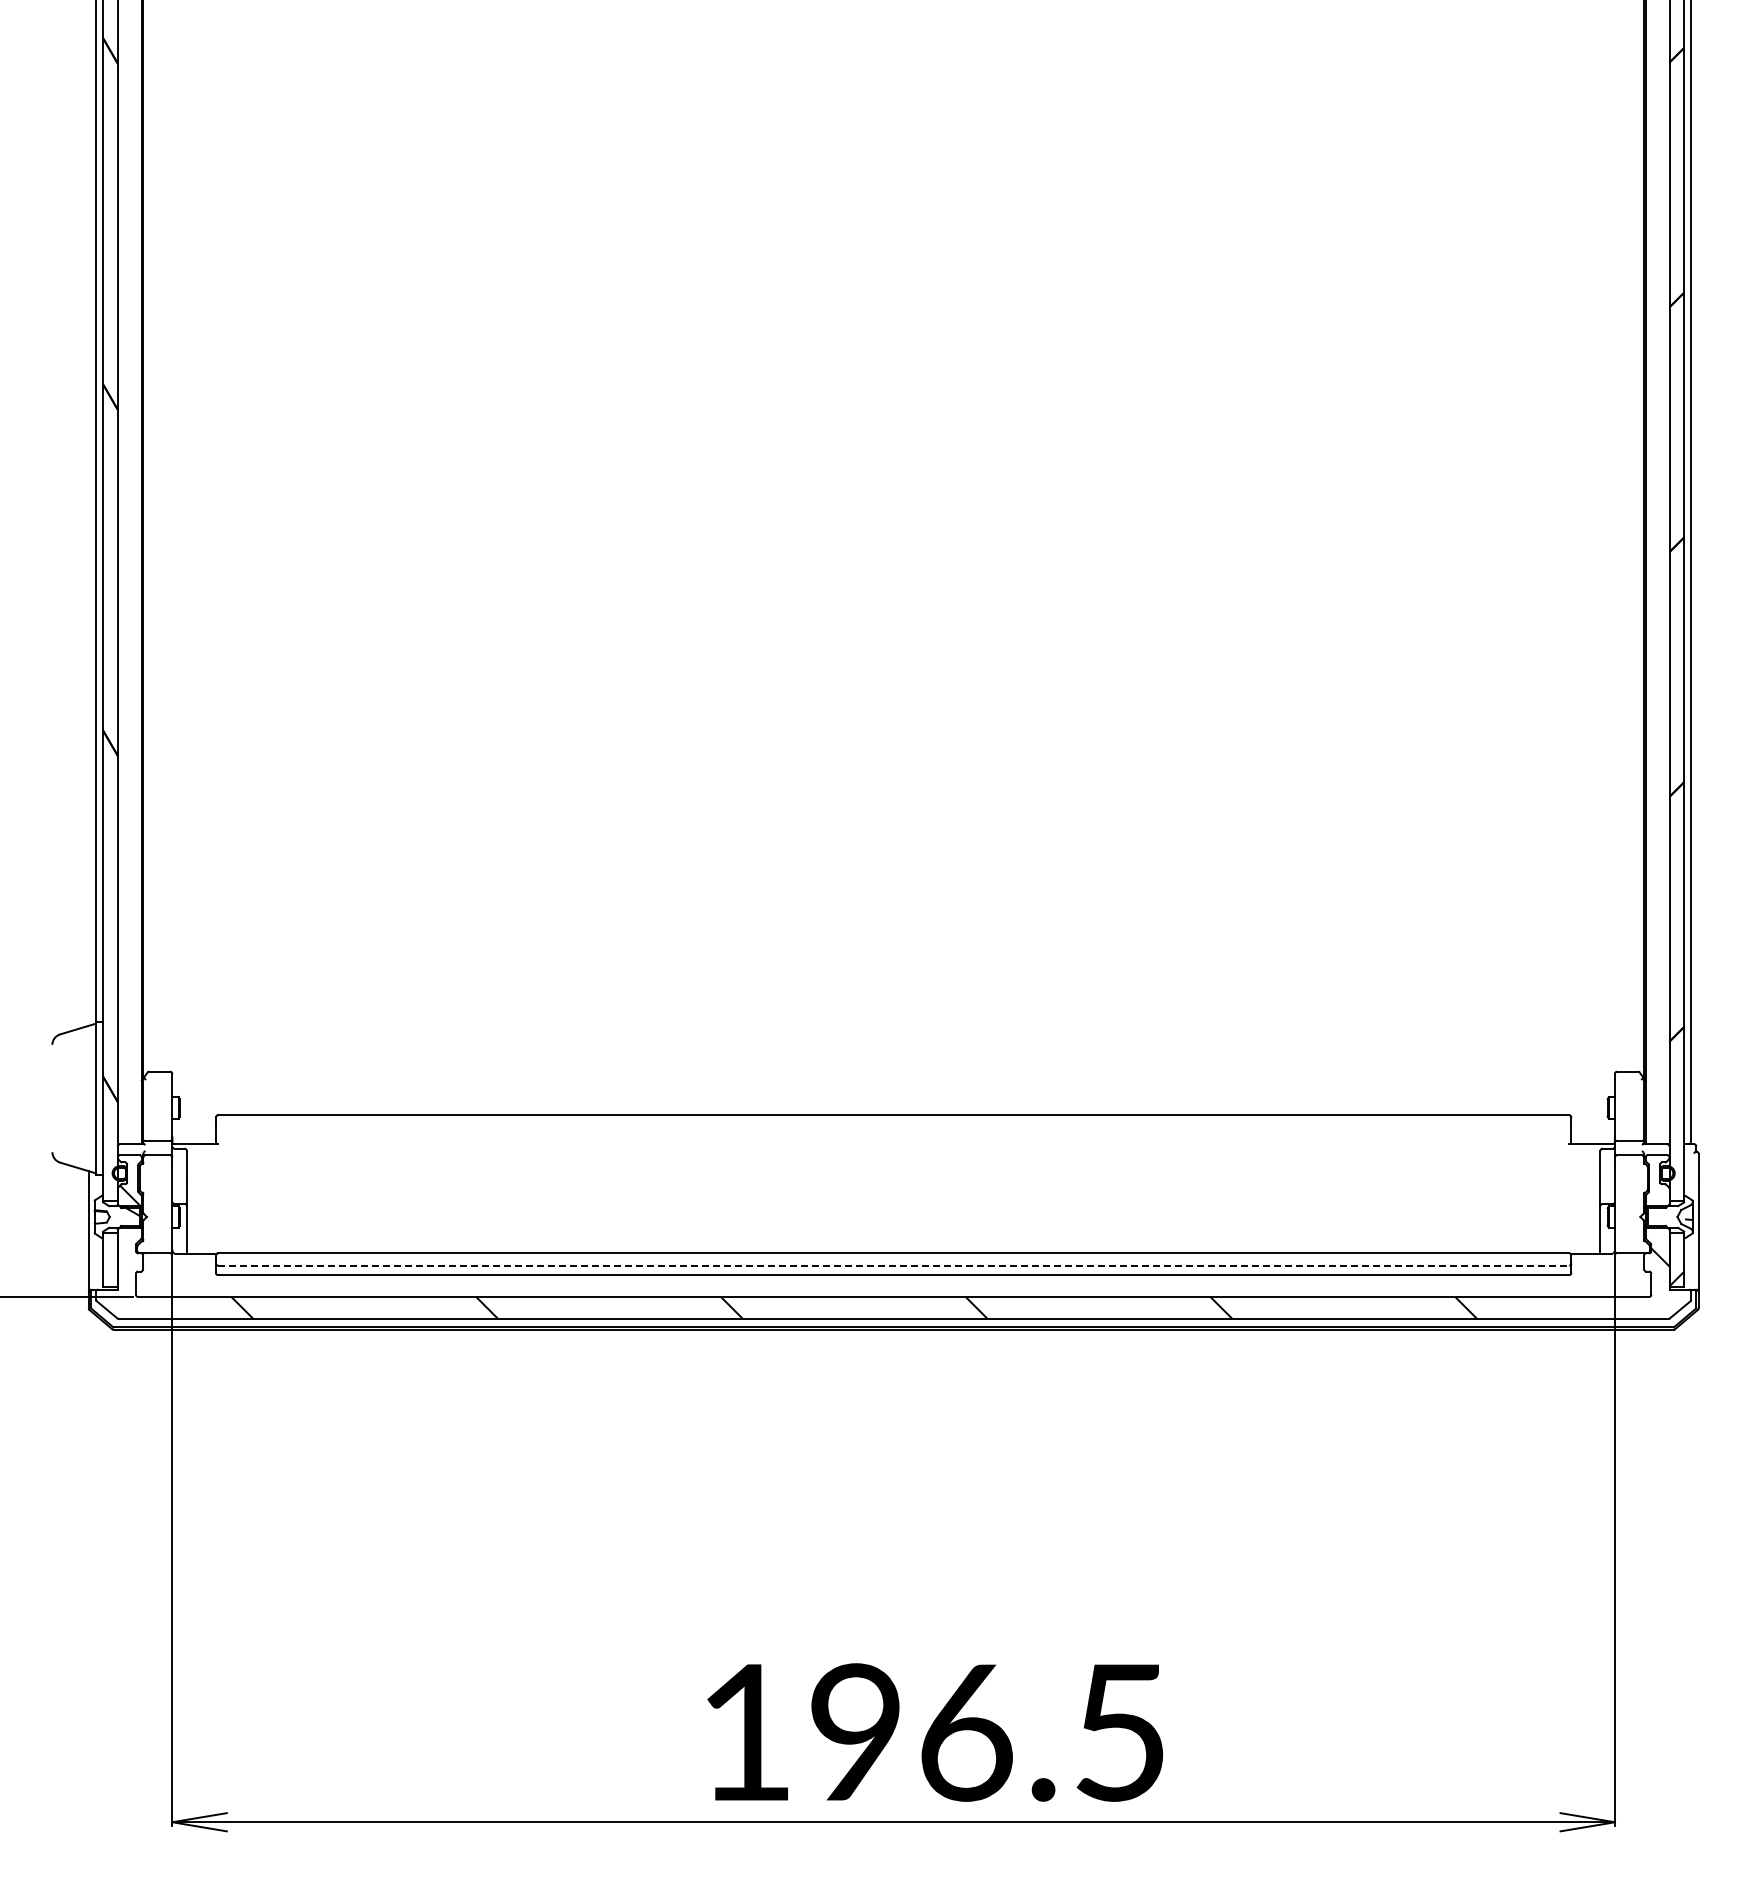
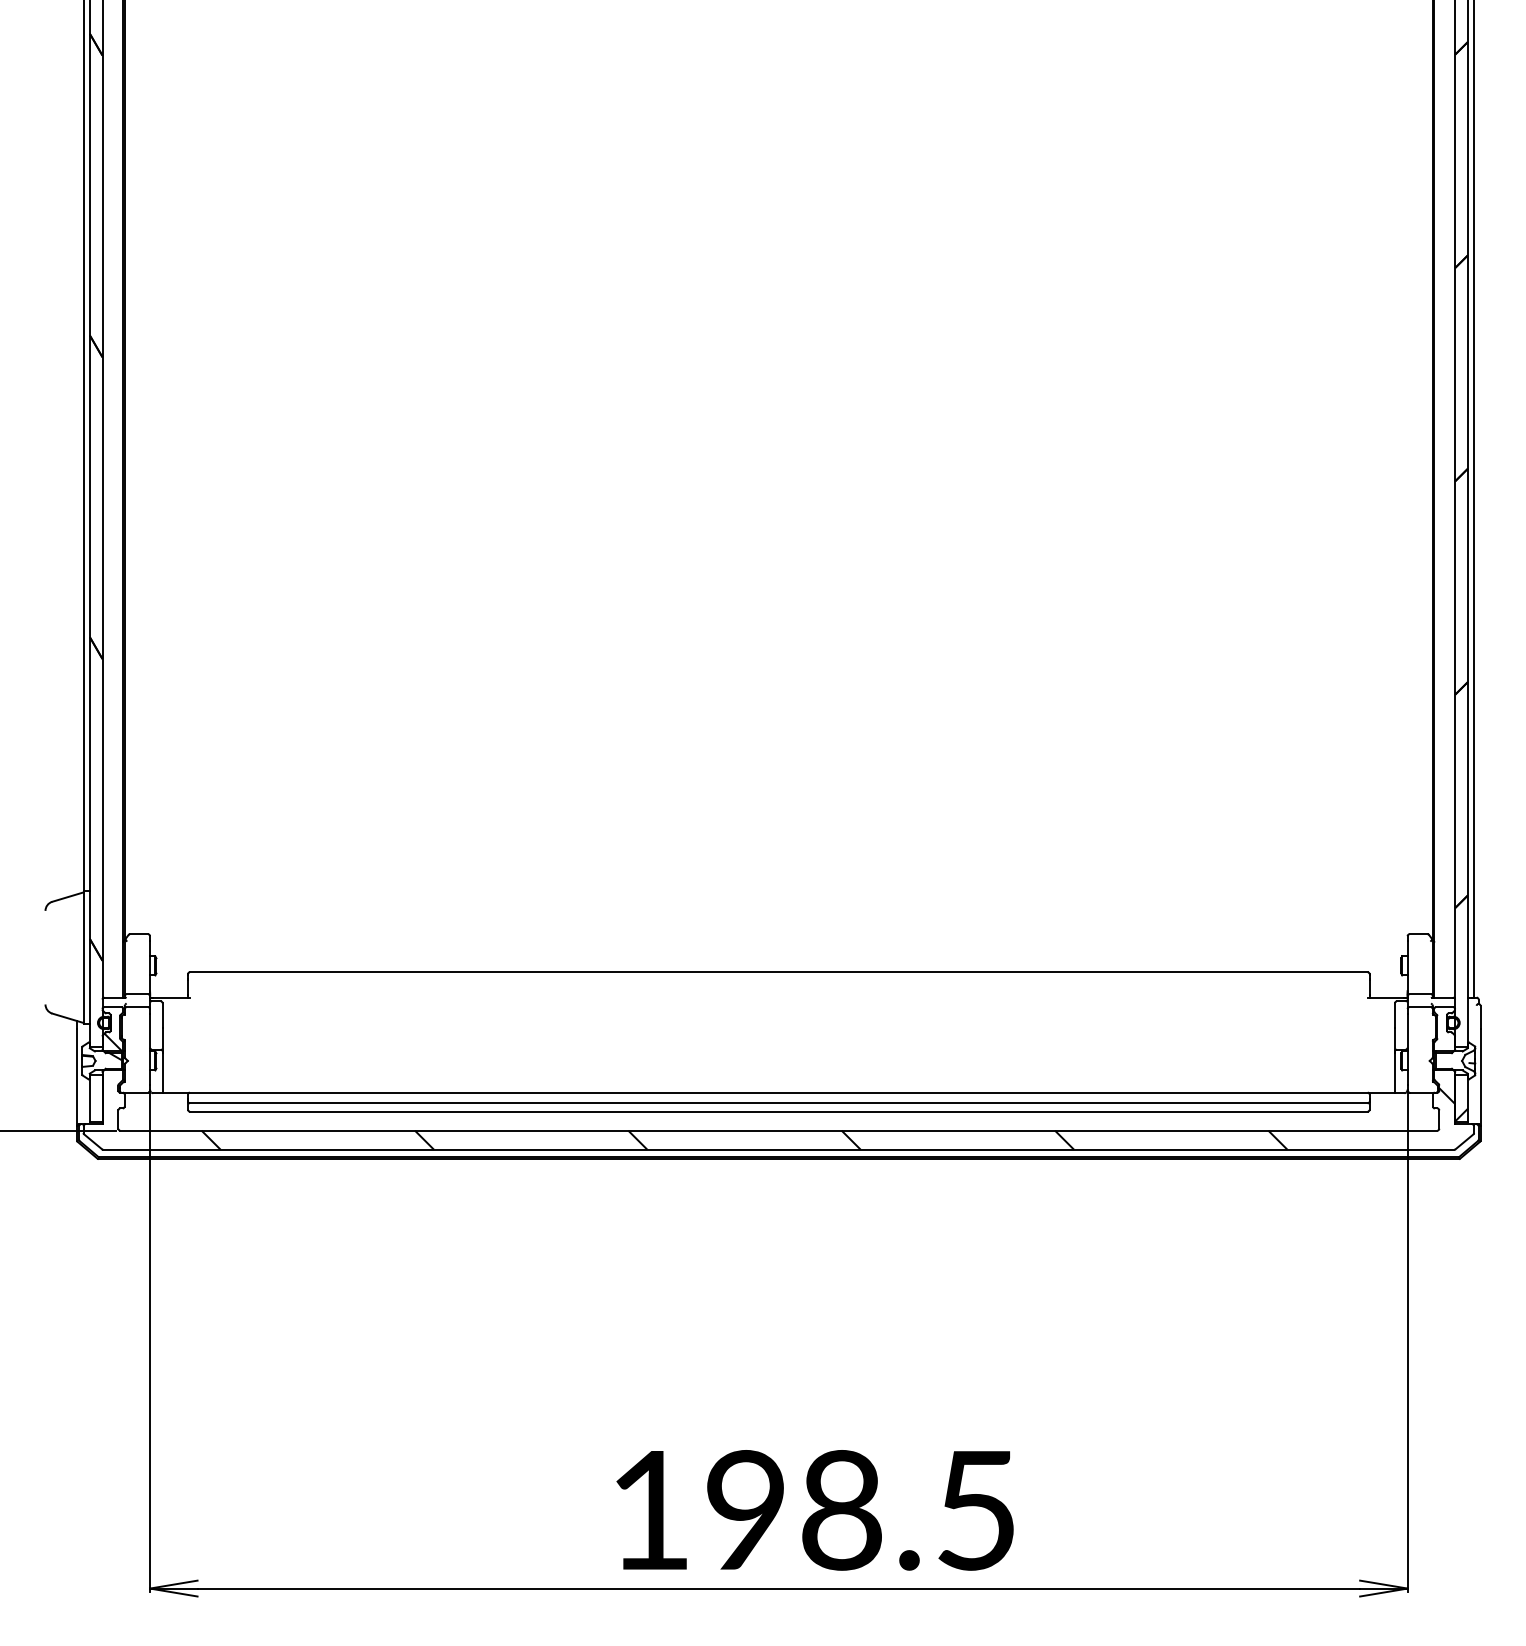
line: (893, 1265) -> (778, 1103), dashed -> solid
text: (966, 1732) -> (842, 1510), 196.5 -> 198.5

